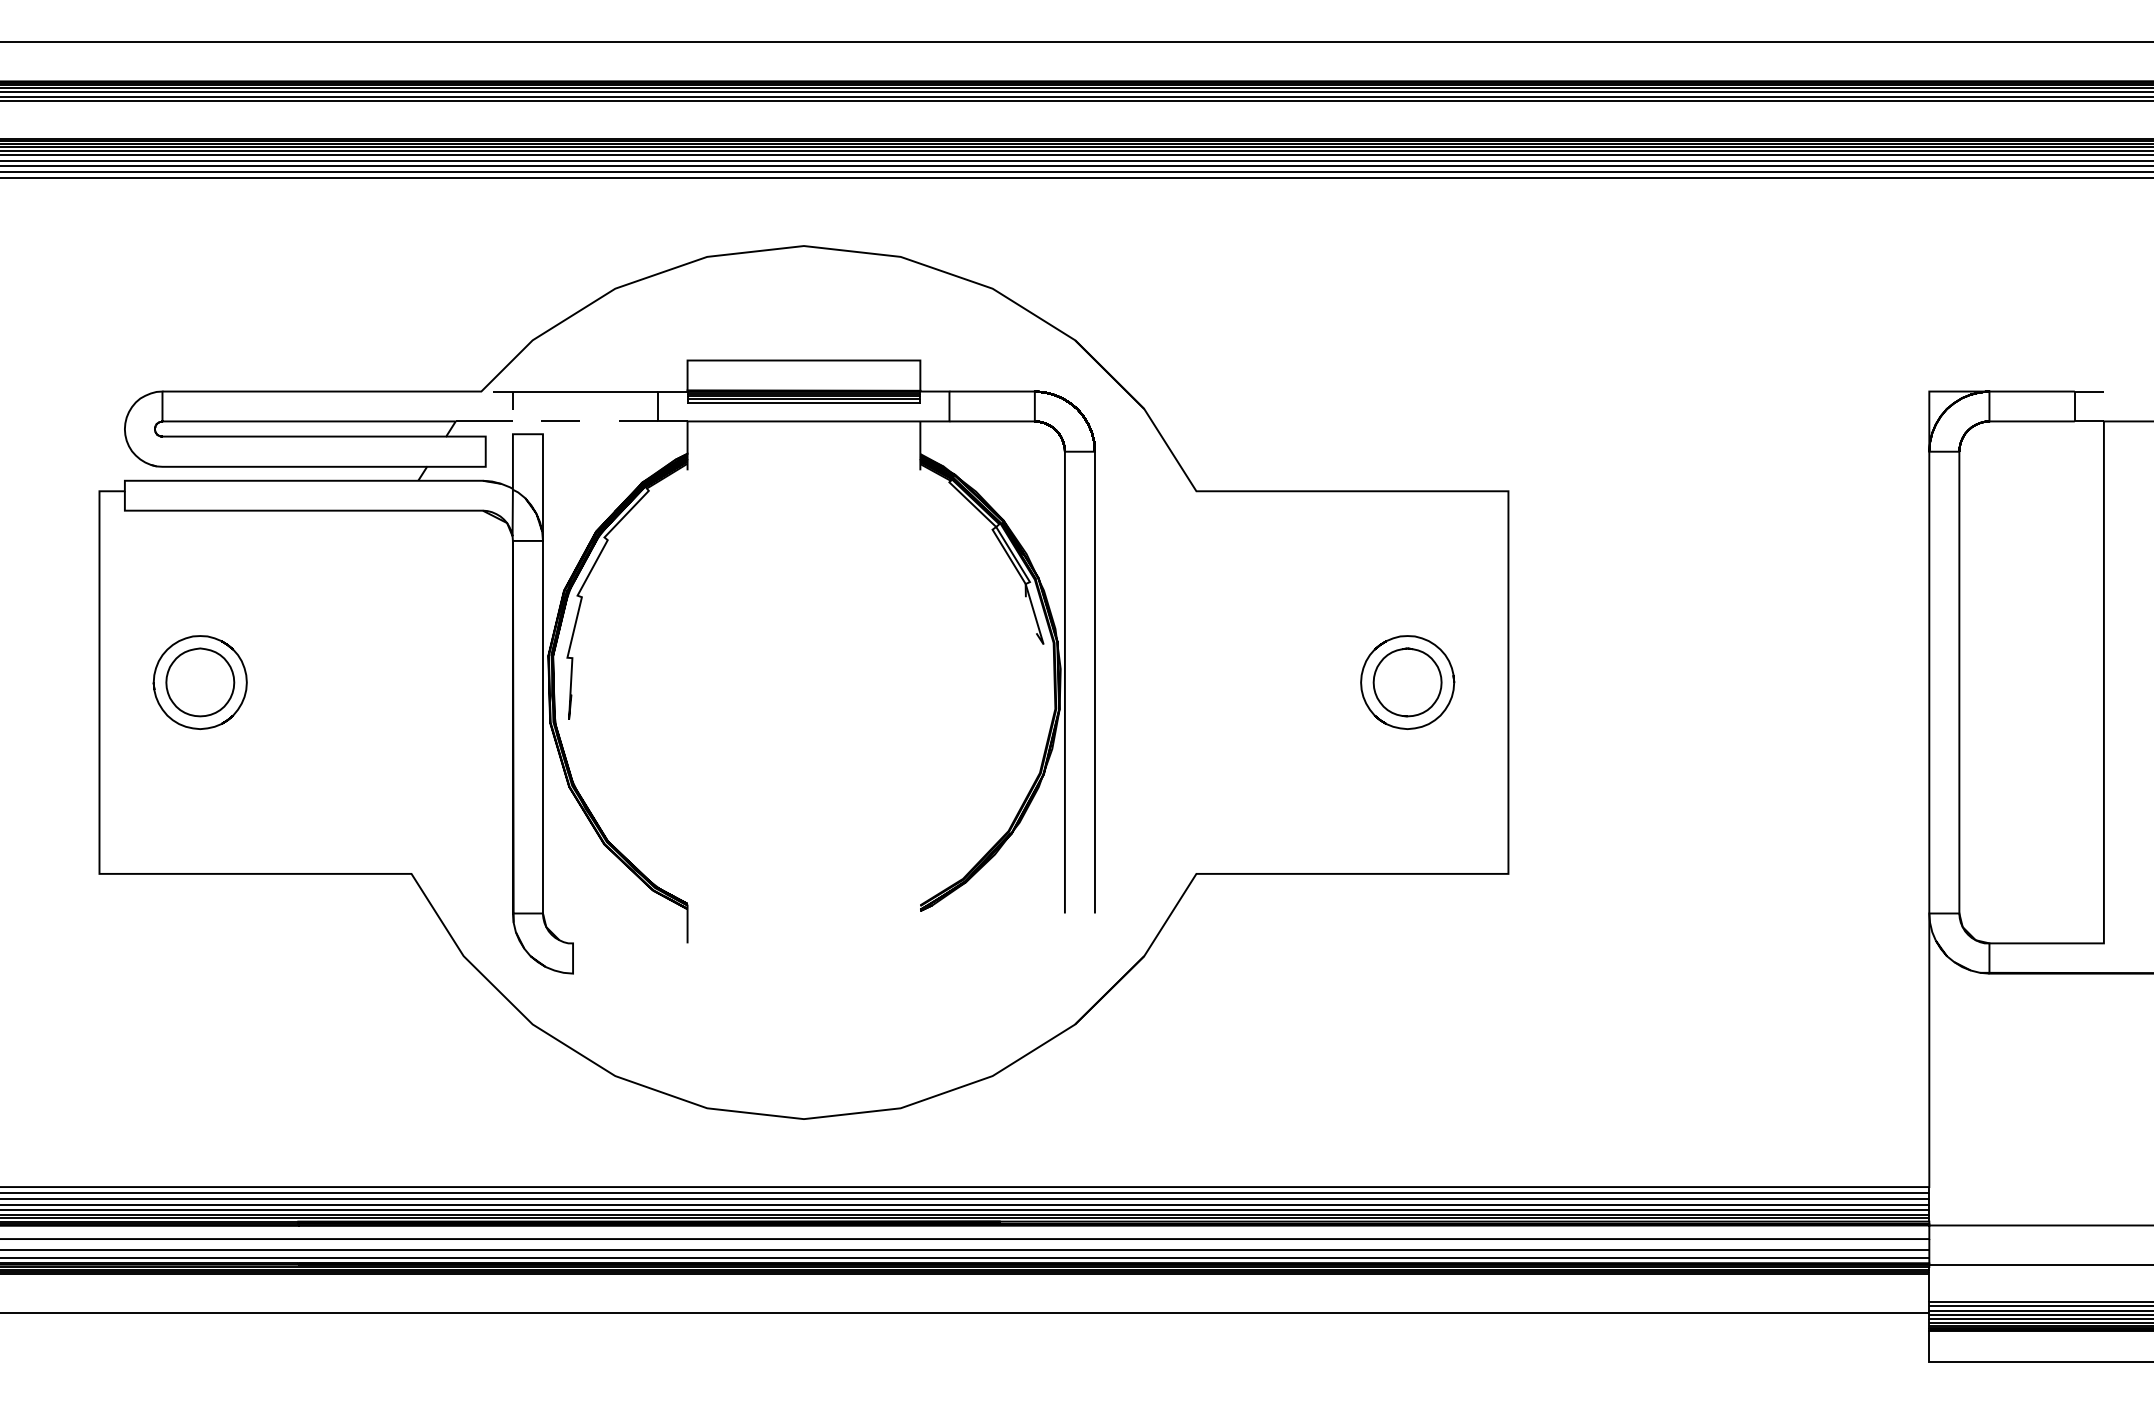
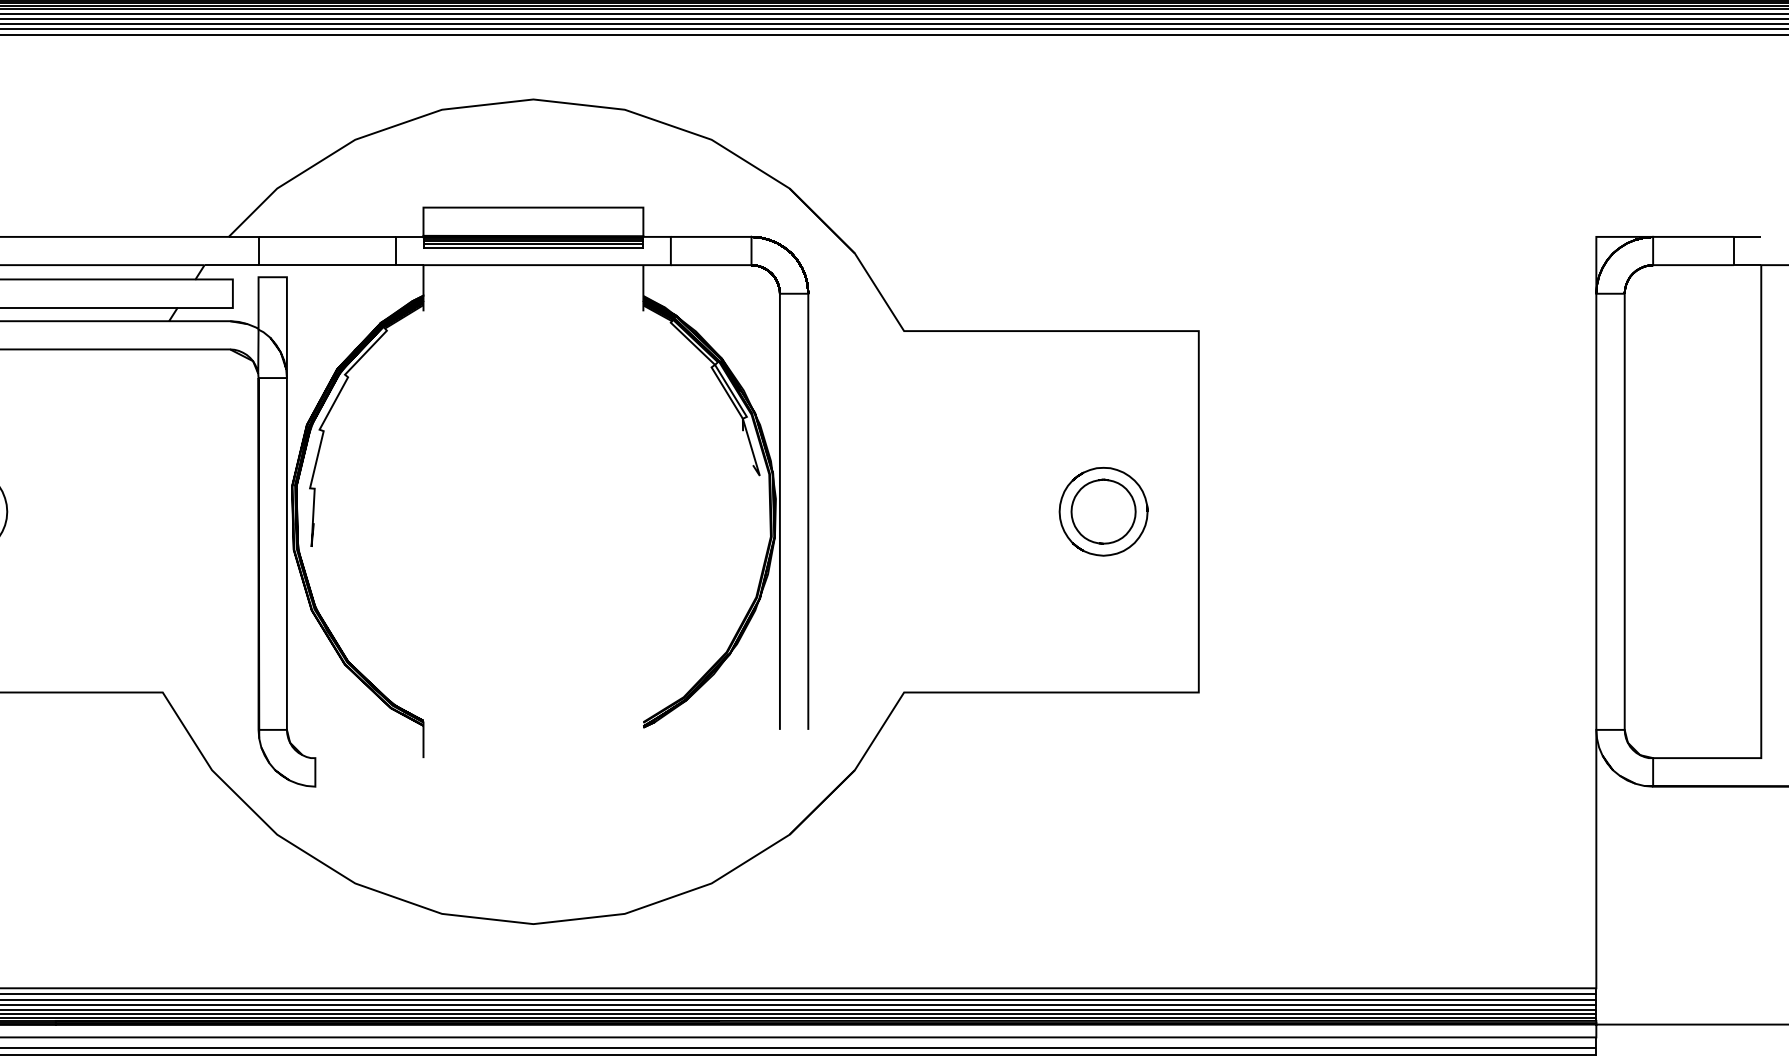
line: (553, 421) -> (296, 265), dashed -> solid

